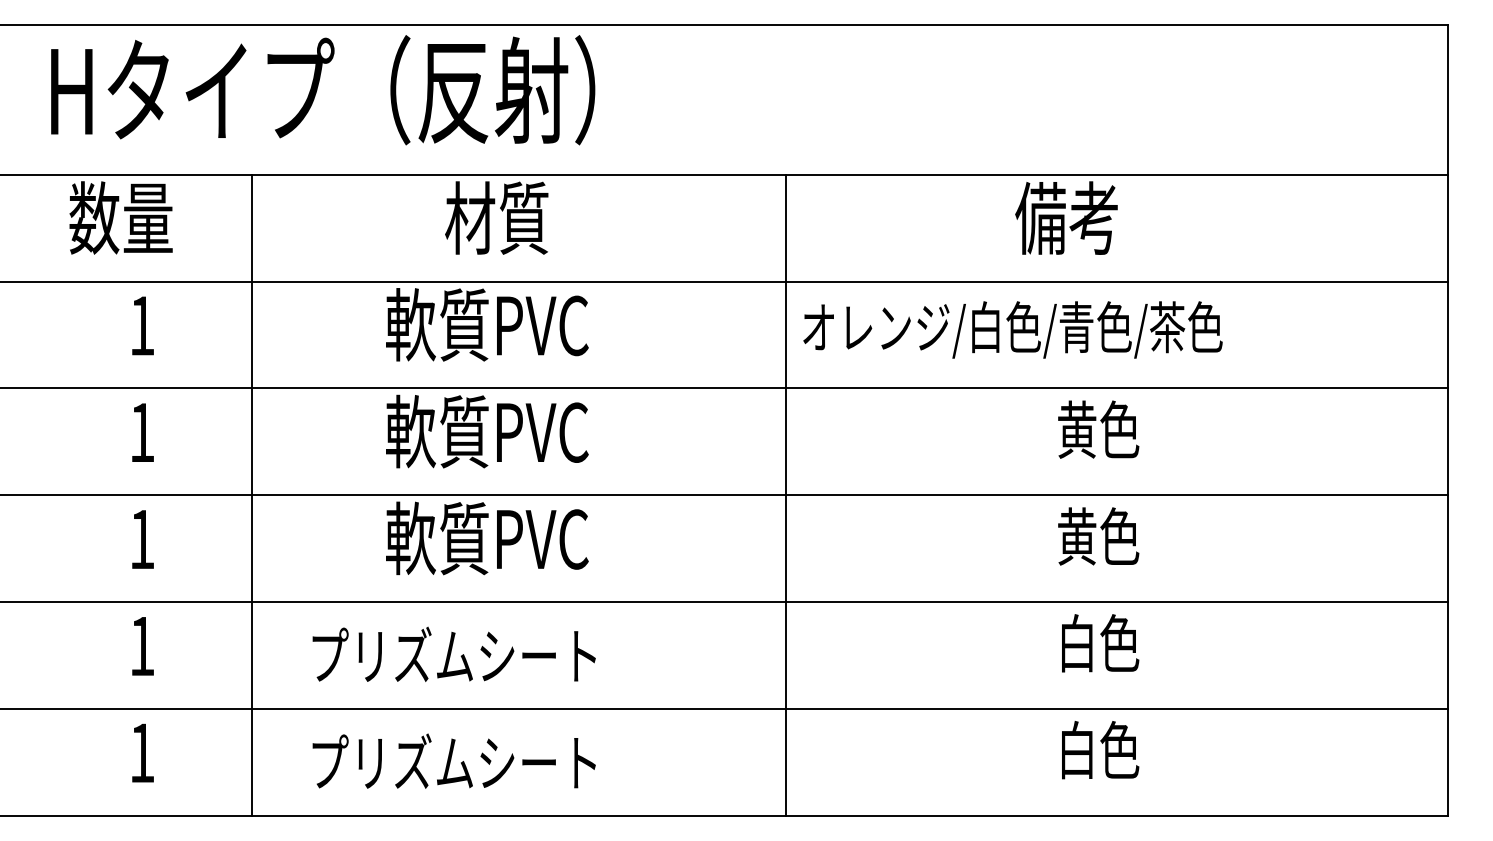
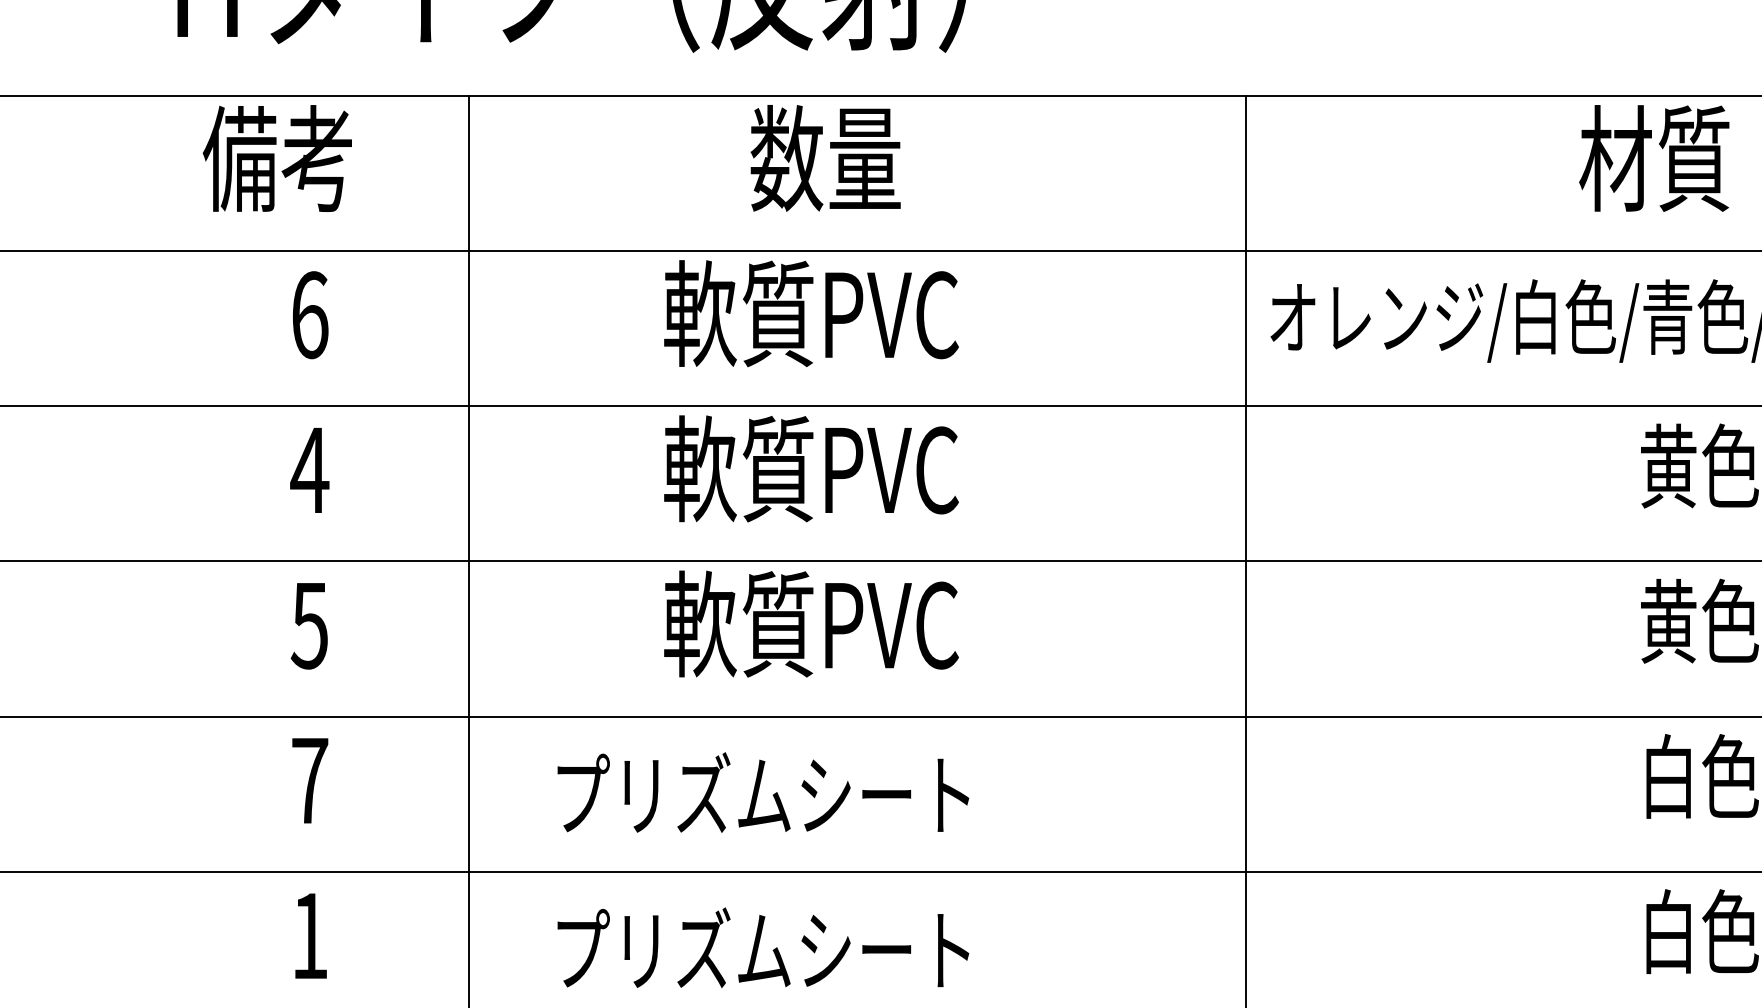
text: (120, 217) -> (278, 157), 数量 -> 備考
text: (496, 217) -> (824, 157), 材質 -> 数量
text: (1066, 217) -> (1653, 157), 備考 -> 材質
text: (142, 325) -> (310, 314), 1 -> 6
text: (141, 432) -> (308, 470), 1 -> 4
text: (141, 539) -> (308, 625), 1 -> 5
text: (142, 646) -> (310, 781), 1 -> 7

